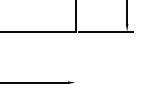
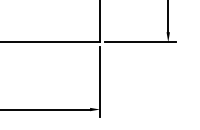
line: (75, 61) -> (100, 81), added

